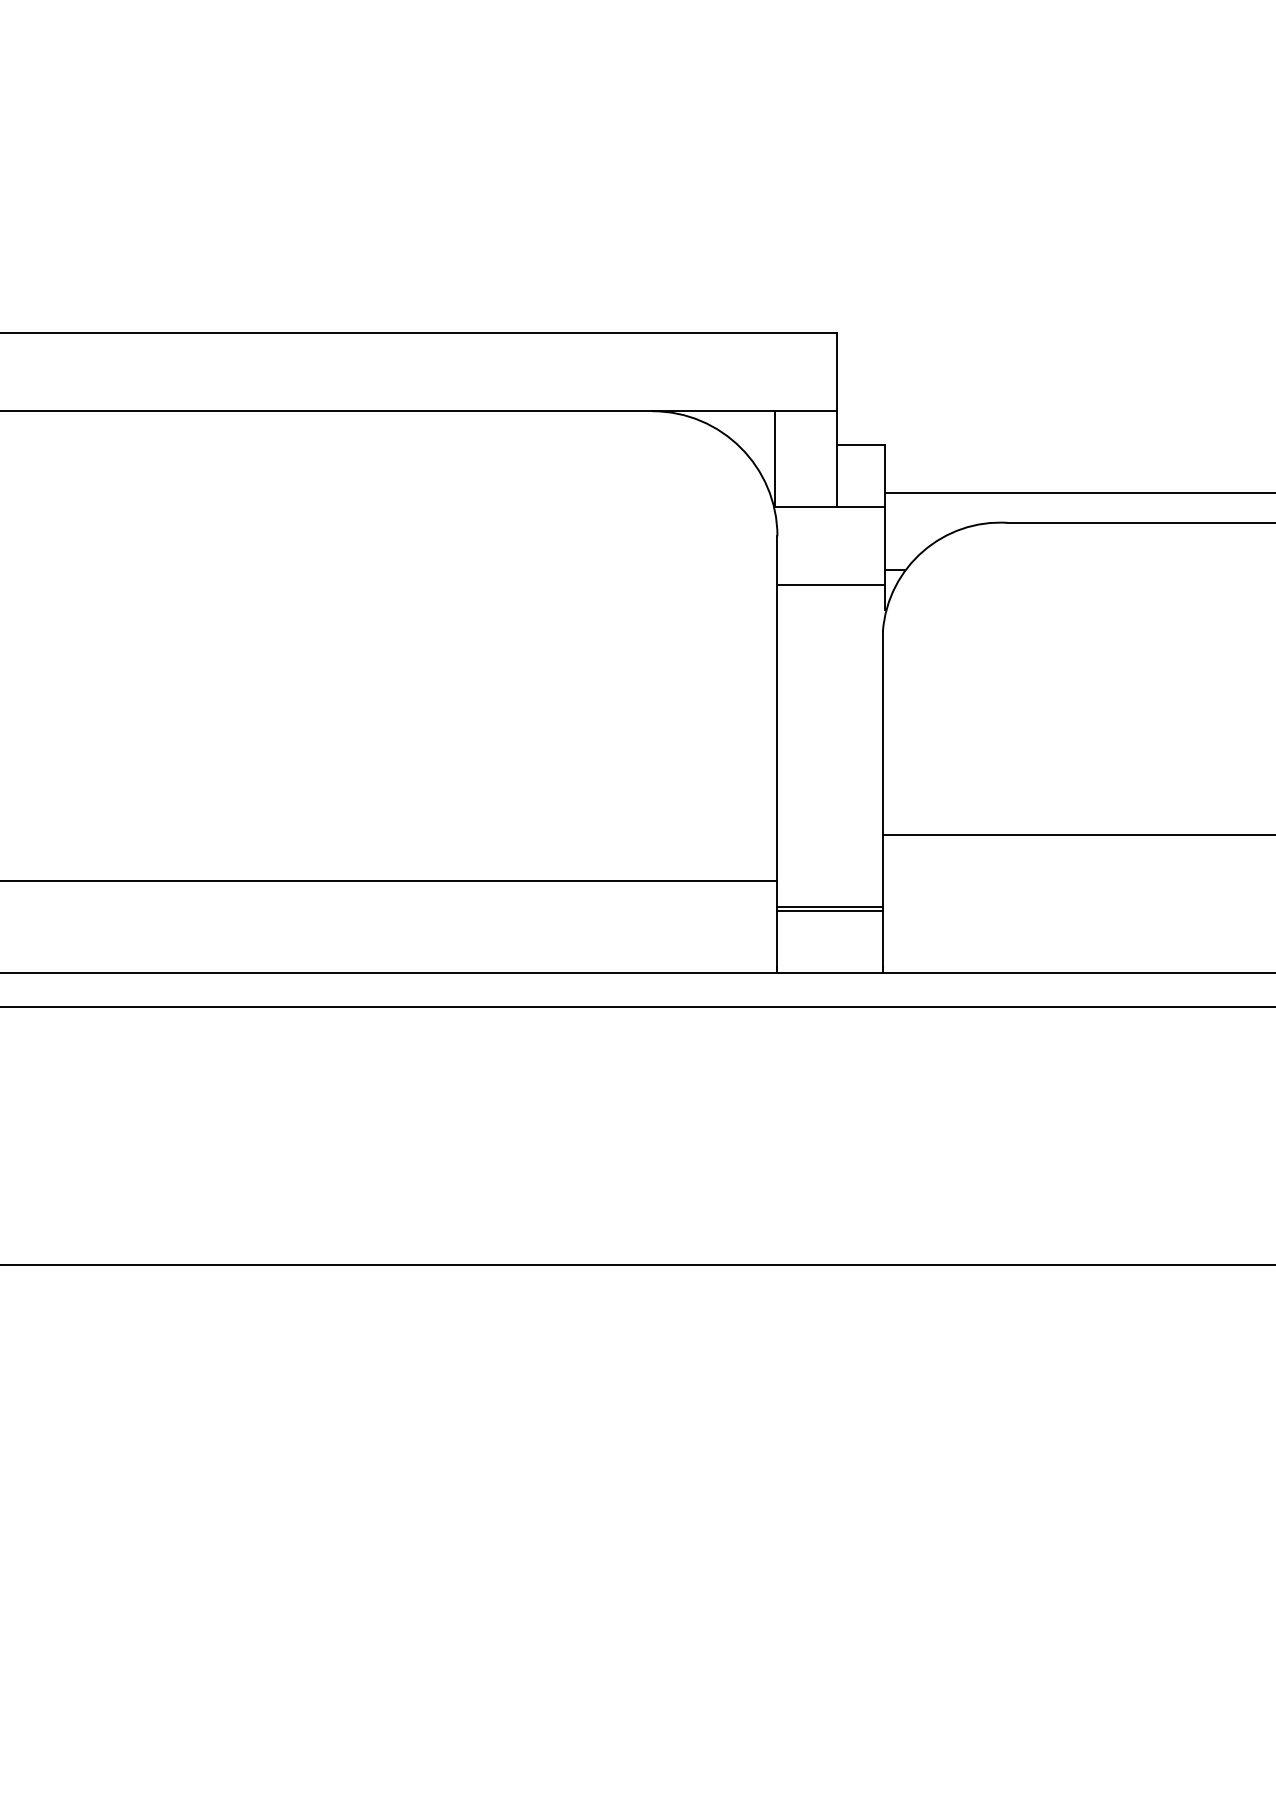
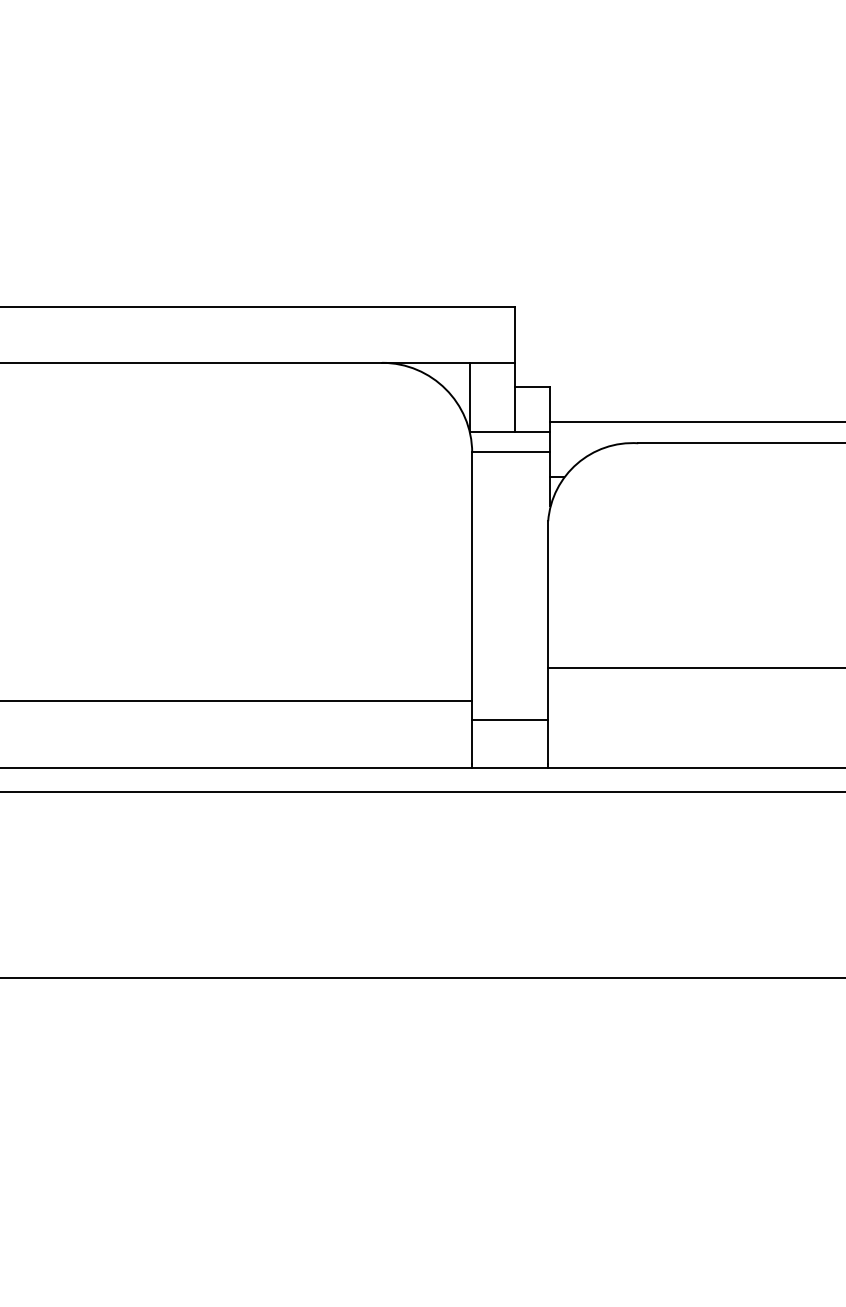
line: (831, 585) -> (511, 452), moved
line: (829, 910) -> (509, 722), removed

